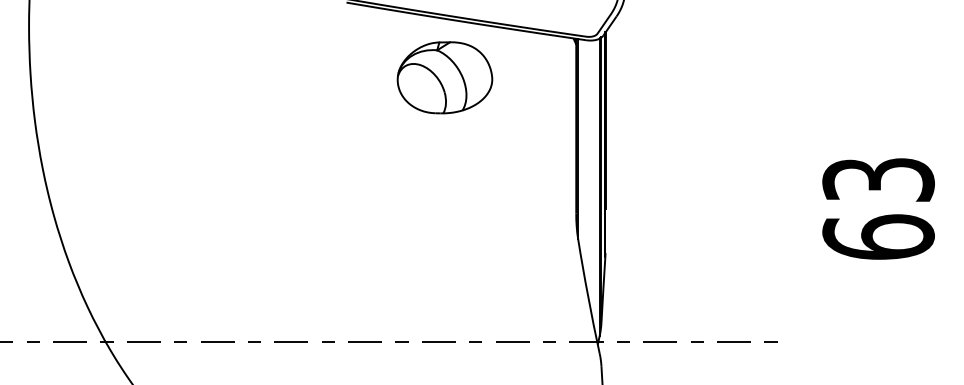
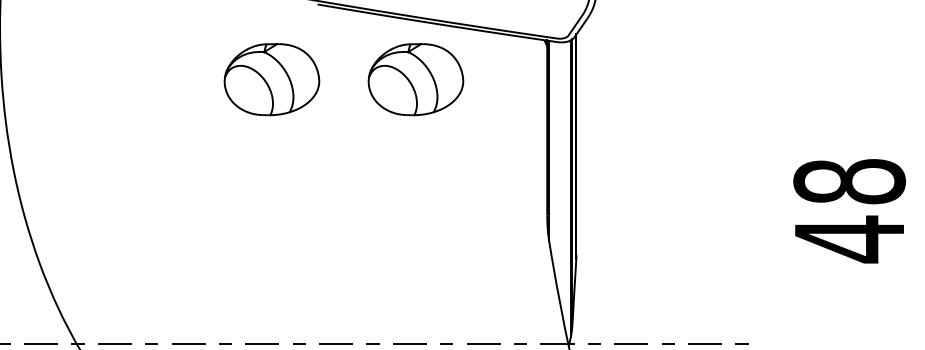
part: (300, 77) -> (271, 79), added
text: (878, 209) -> (849, 211), 63 -> 48

